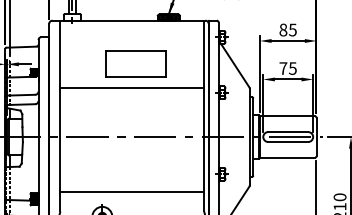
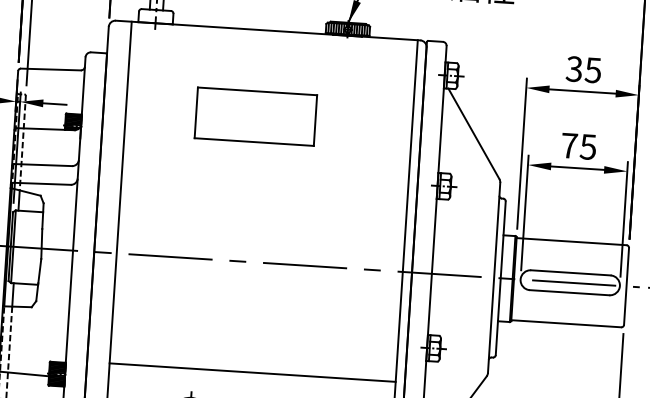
text: (283, 29) -> (574, 68), 85 -> 35
part: (135, 63) -> (255, 115), moved
line: (132, 88) -> (266, 166), removed

